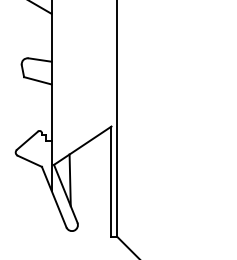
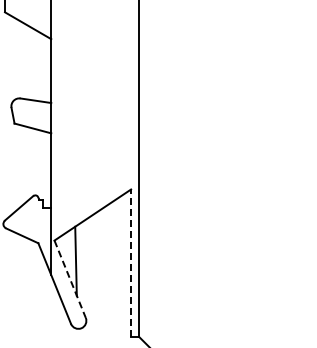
line: (111, 182) -> (131, 263), solid -> dashed
line: (66, 194) -> (70, 279), solid -> dashed

